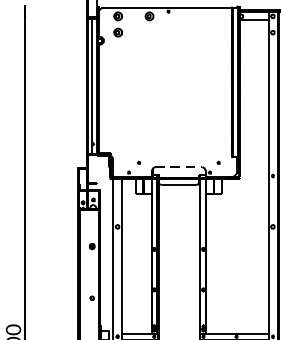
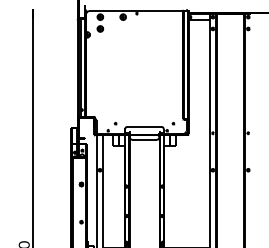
line: (178, 166) -> (144, 126), dashed -> solid

